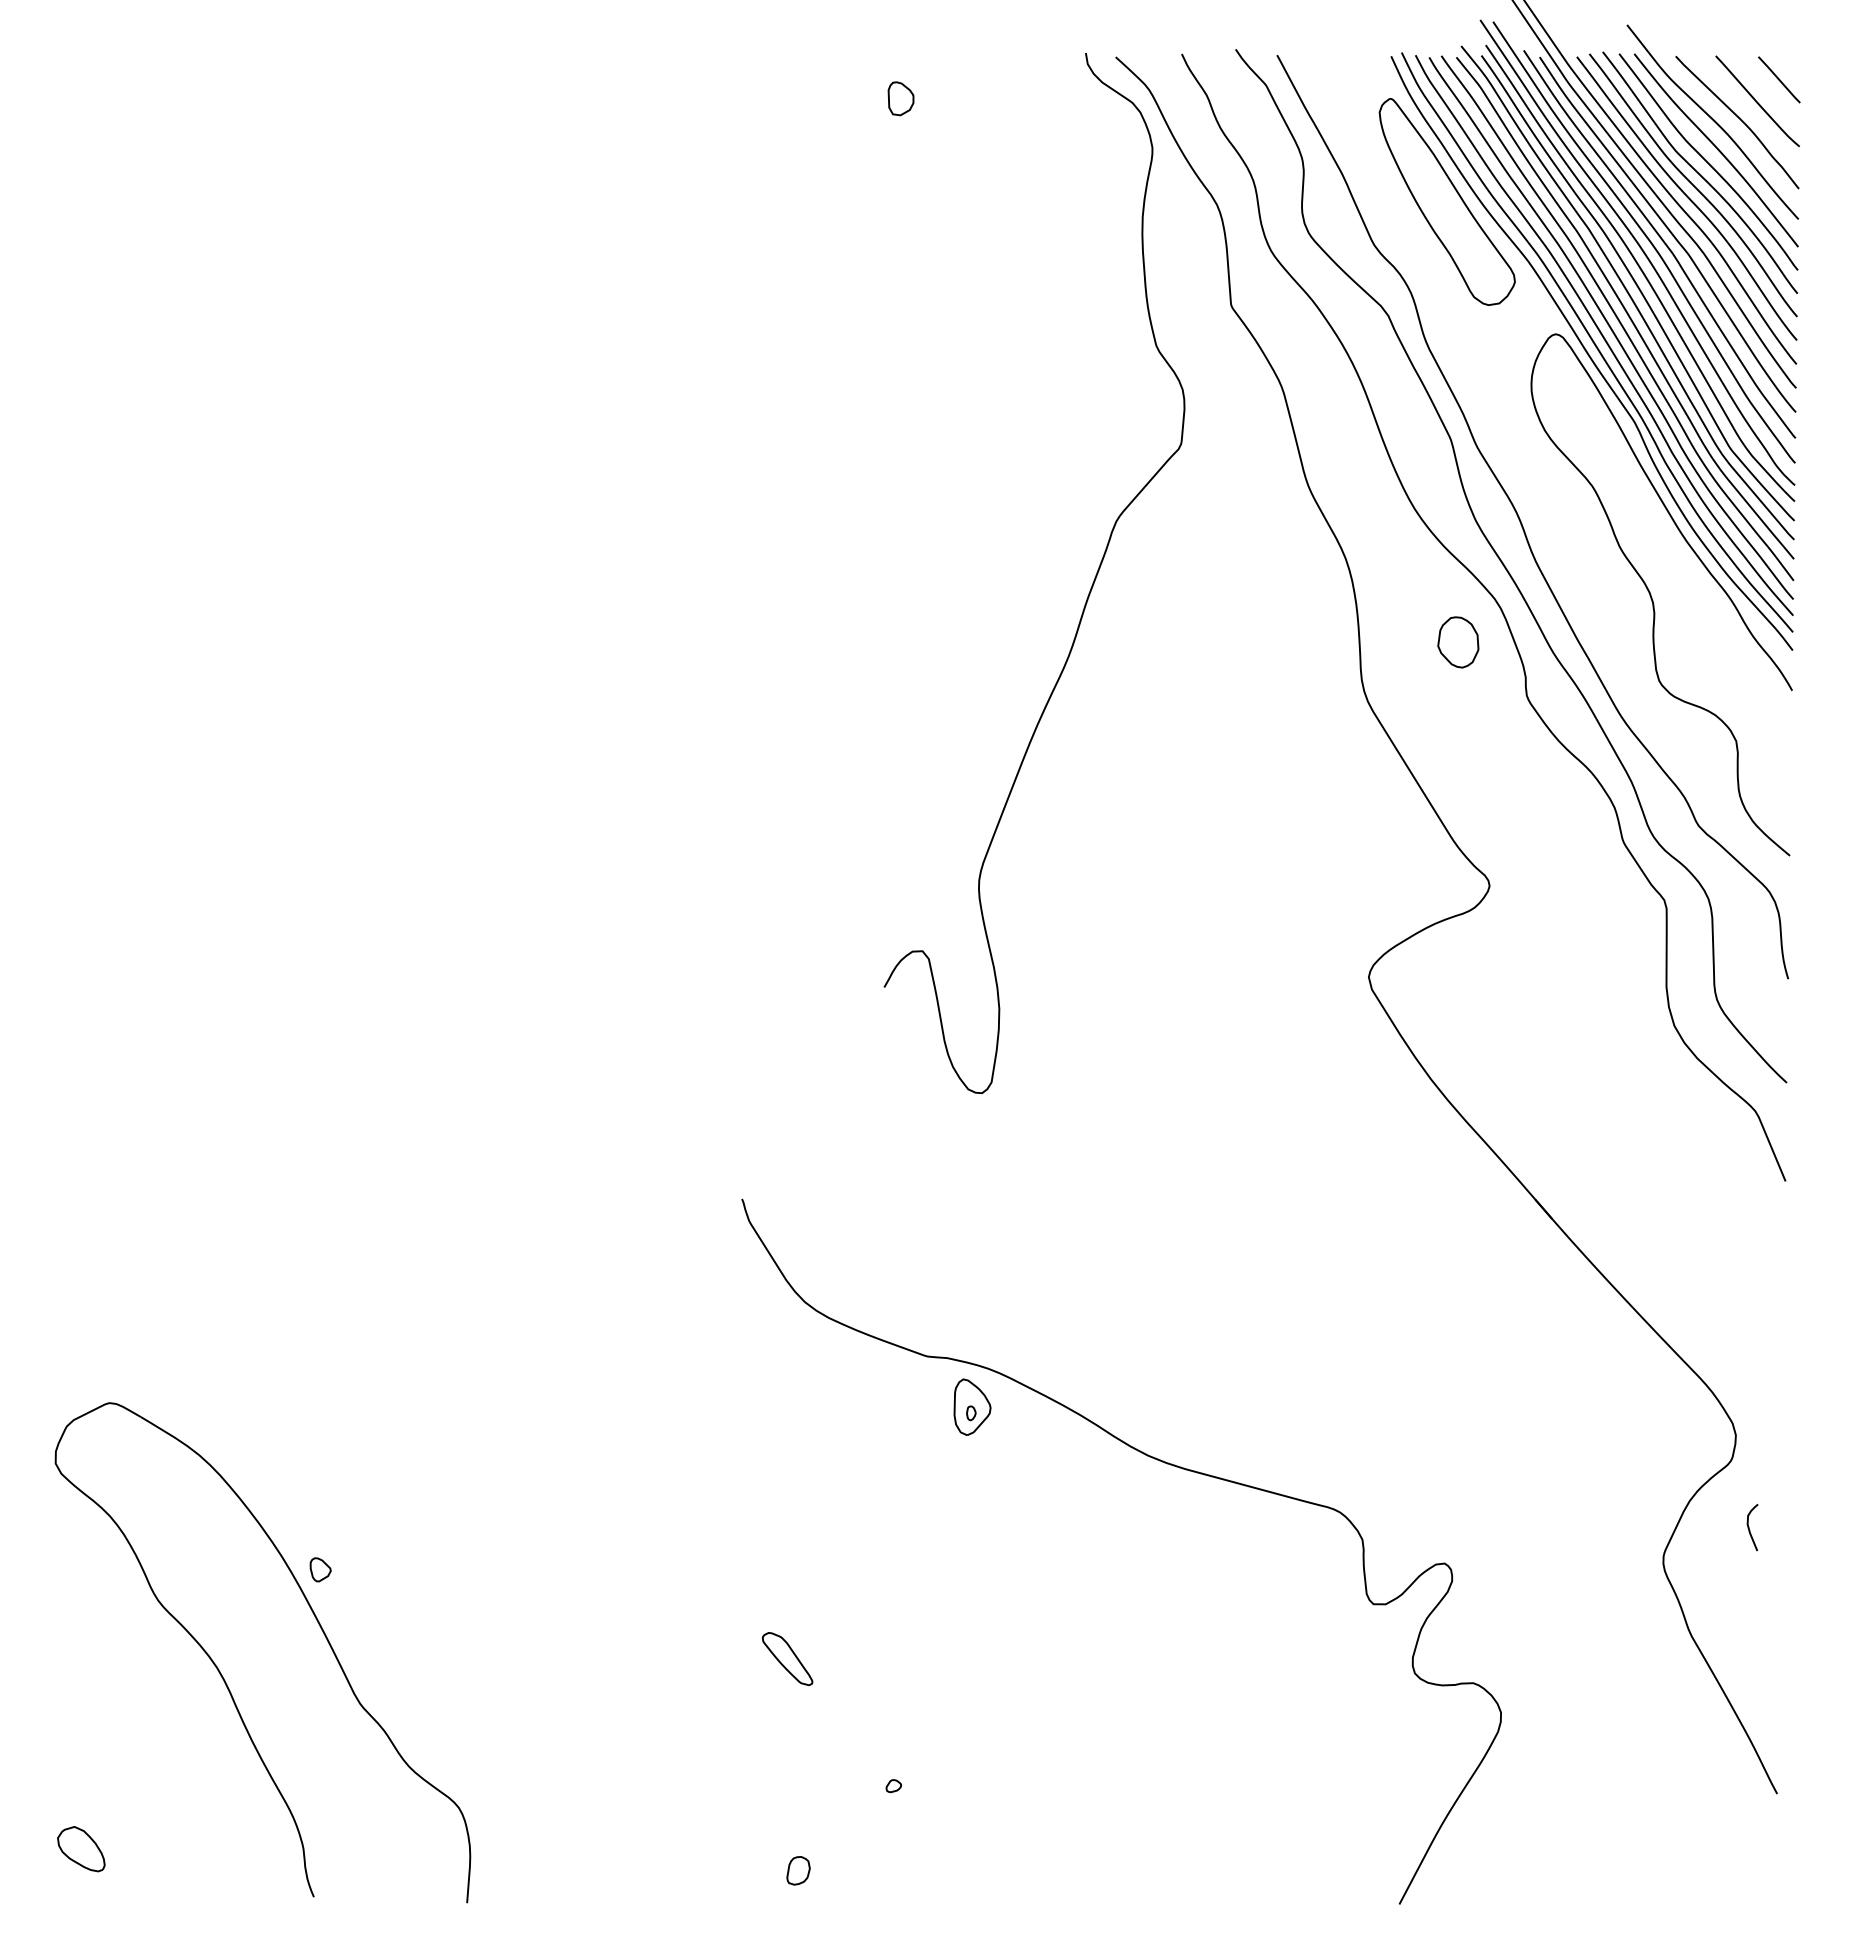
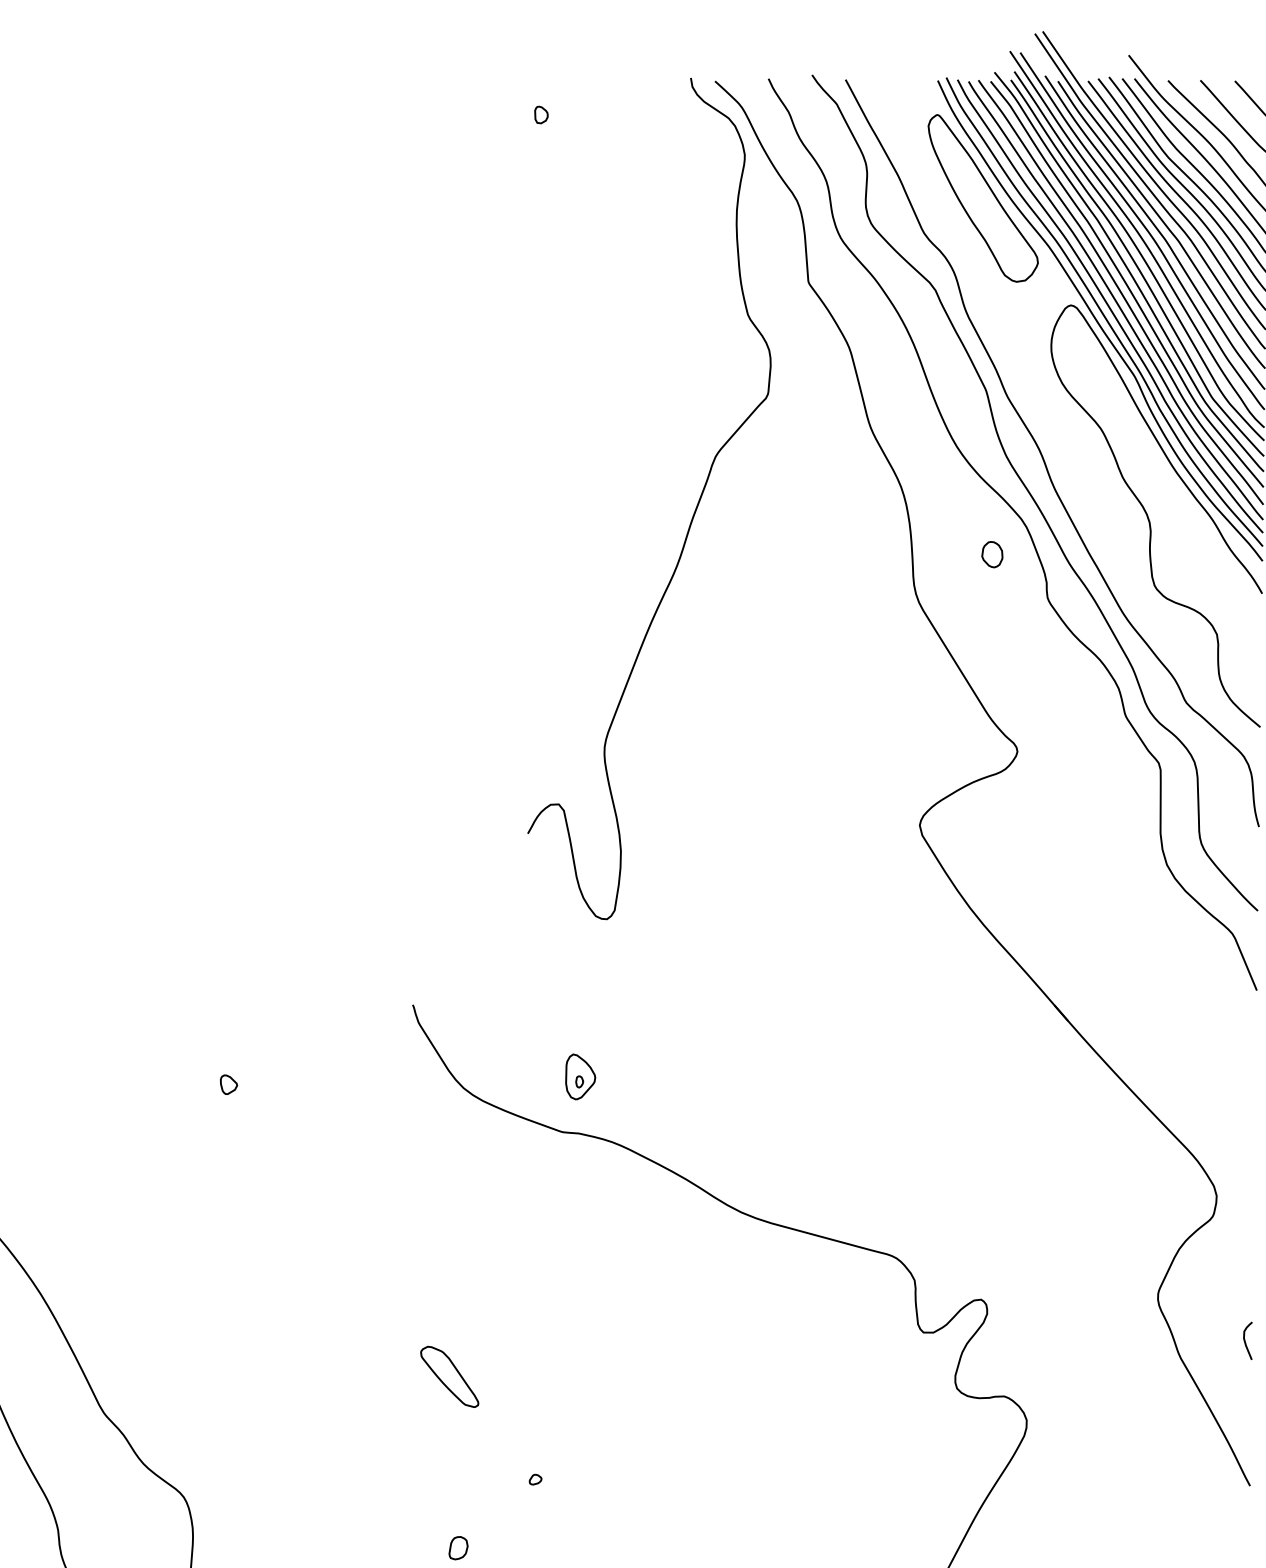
part: (900, 98) -> (541, 114), size x0.62
part: (1458, 642) -> (992, 554), size x0.62
part: (972, 1406) -> (580, 1076), moved
curve: (1749, 1527) -> (1245, 1340), moved
part: (320, 1569) -> (228, 1084), moved
part: (787, 1658) -> (449, 1376), size x1.43

